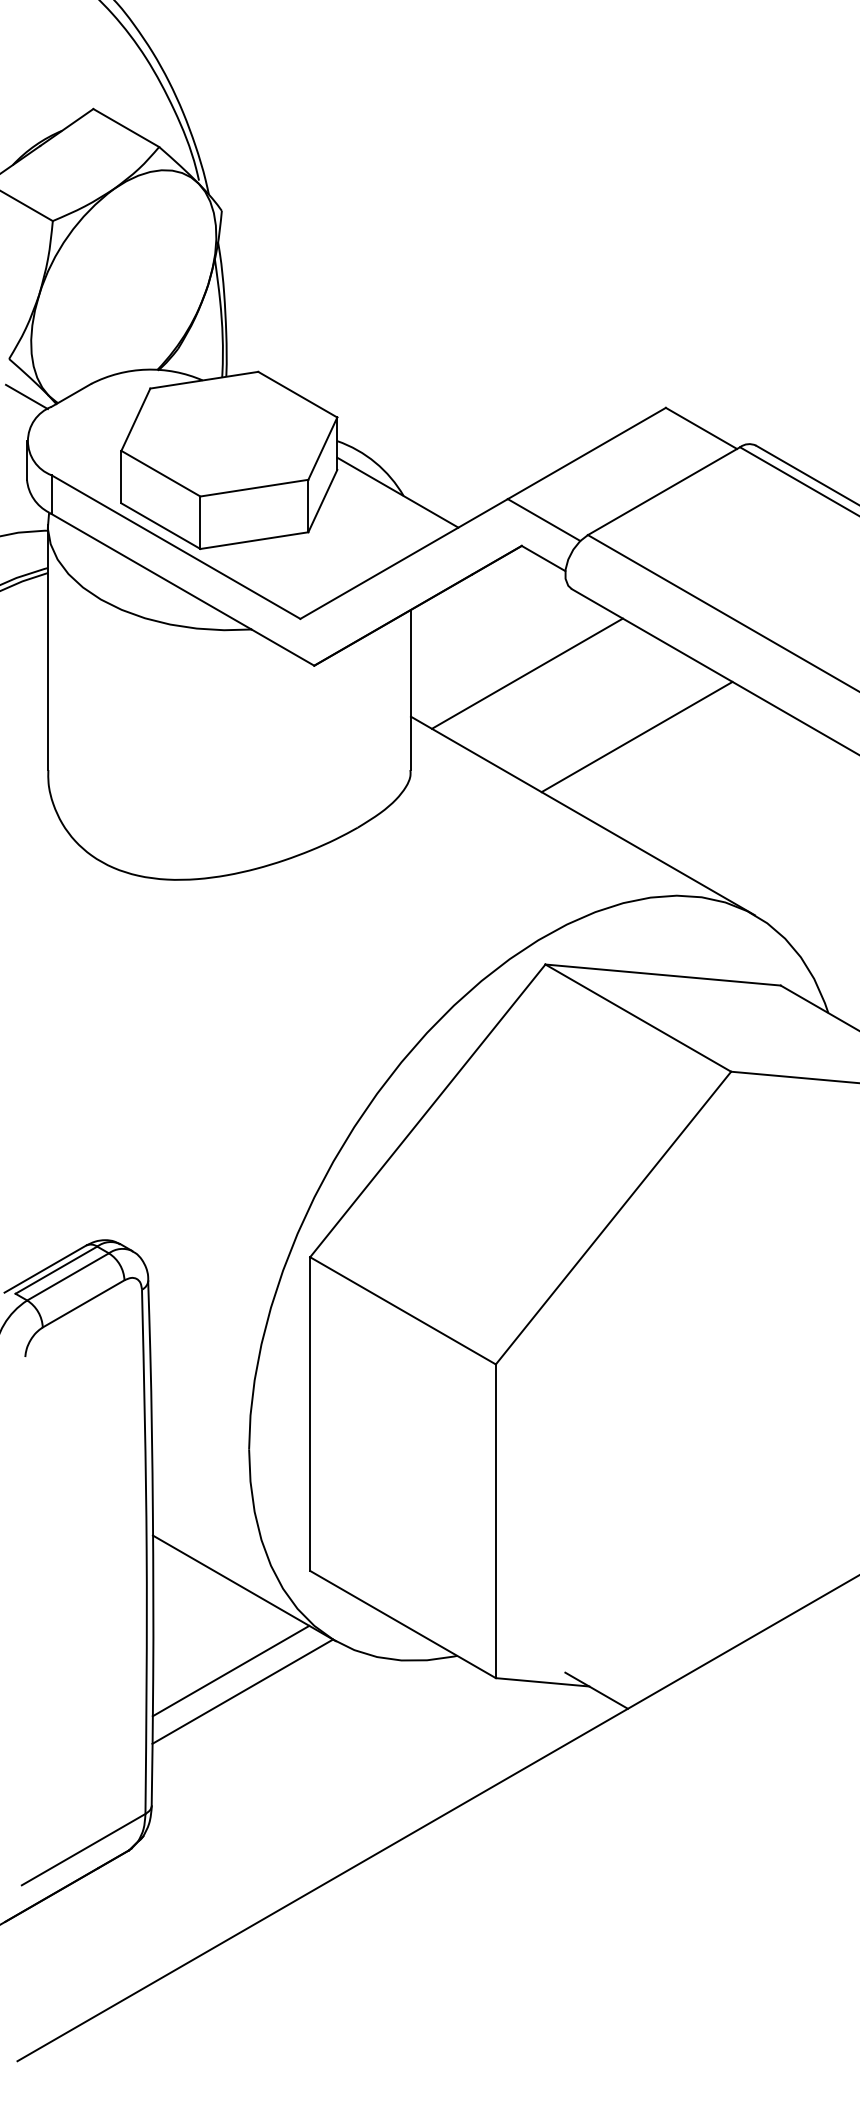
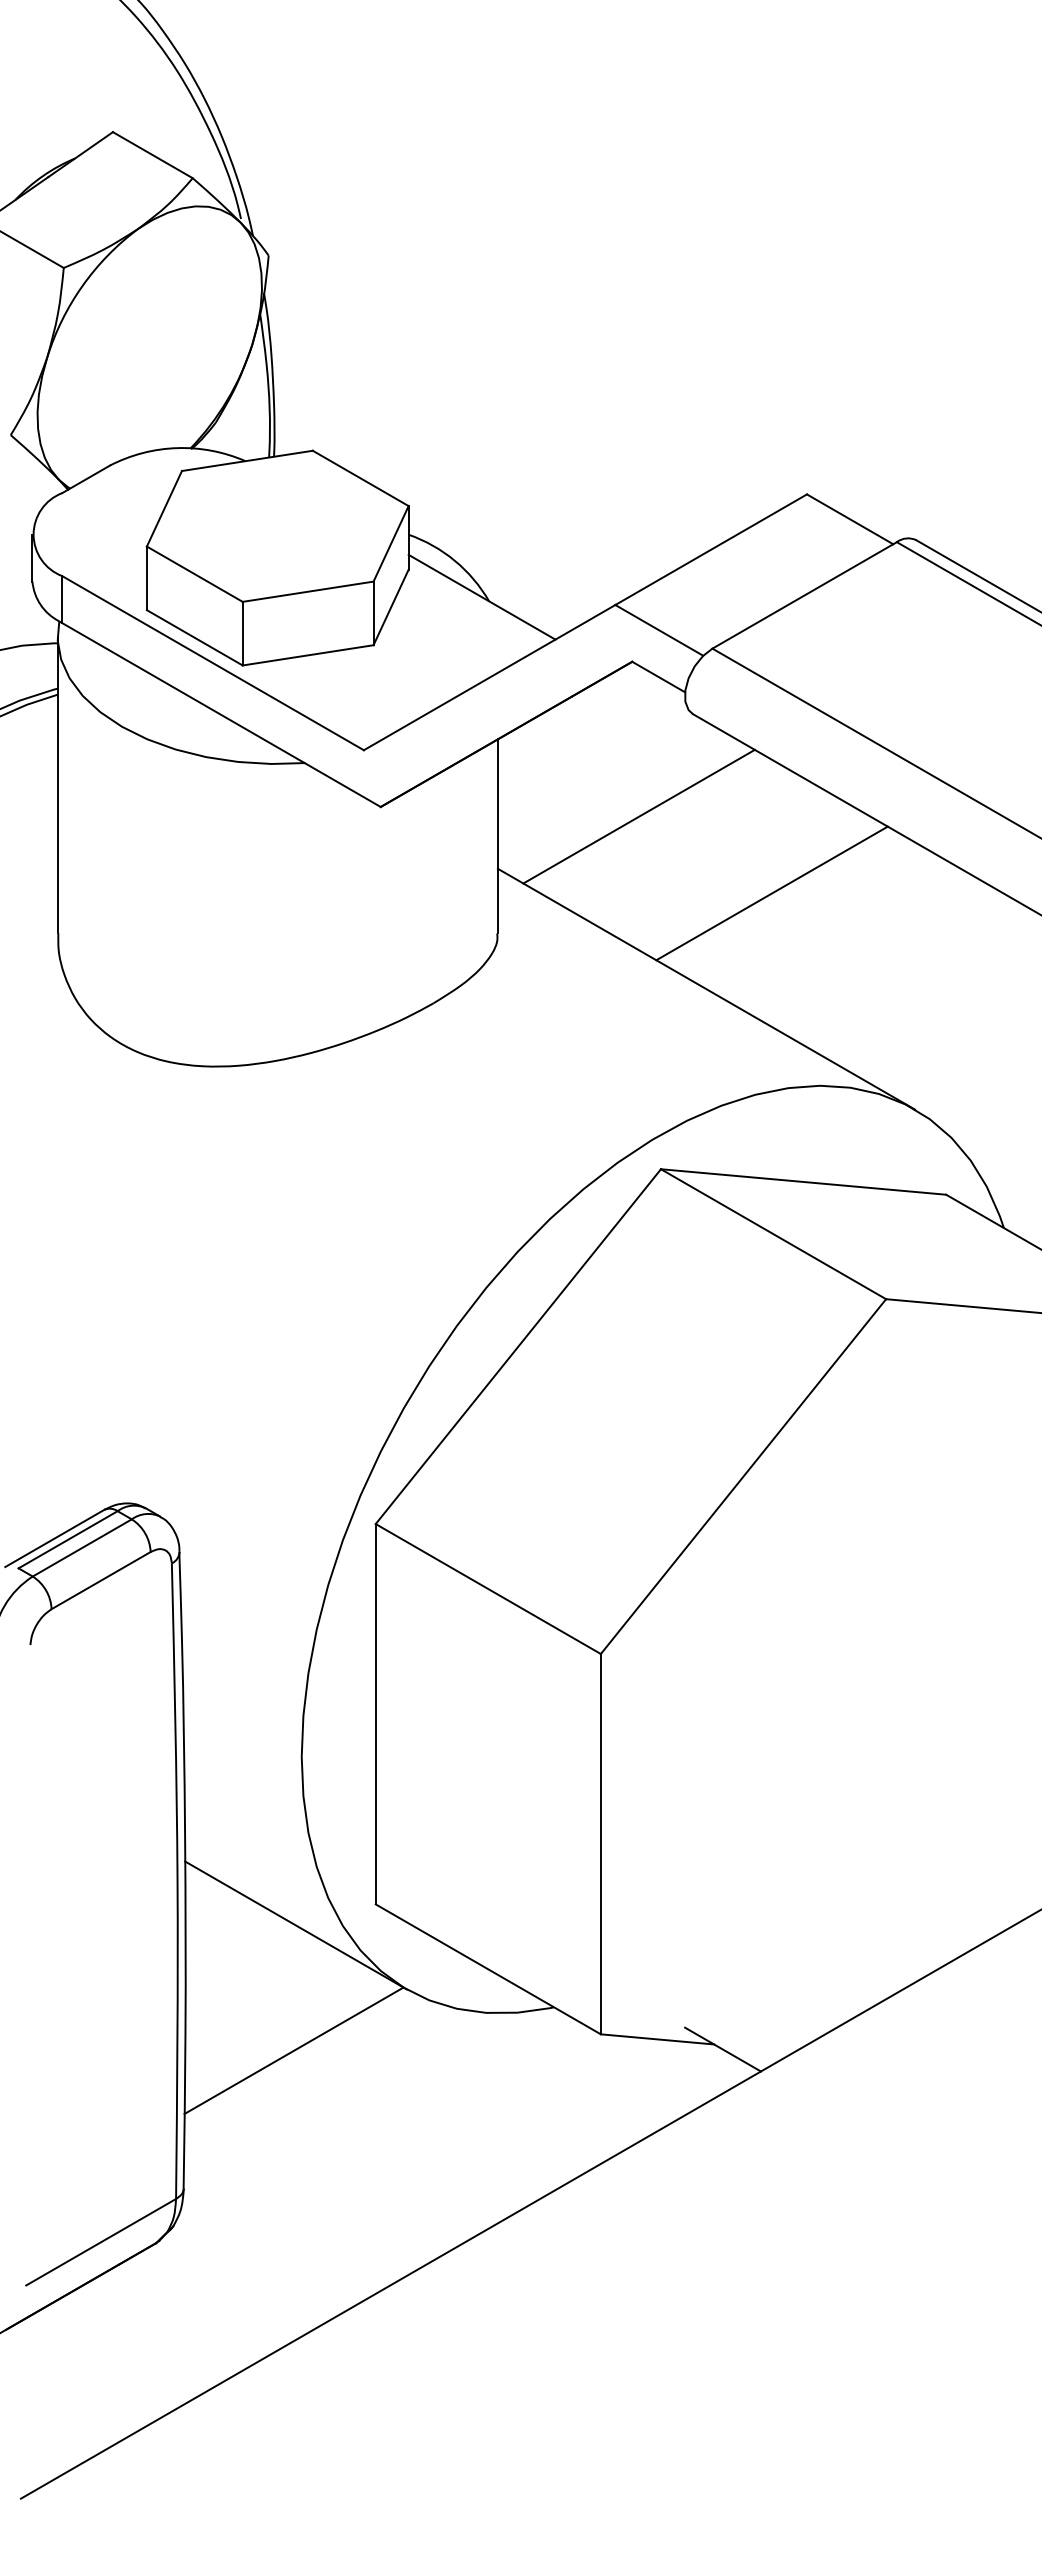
line: (26, 396) -> (31, 480), removed
line: (230, 1670) -> (279, 2025), removed

